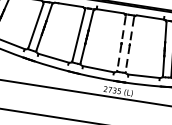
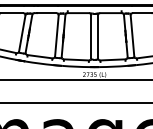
line: (121, 44) -> (91, 37), dashed -> solid
line: (130, 45) -> (98, 37), dashed -> solid

